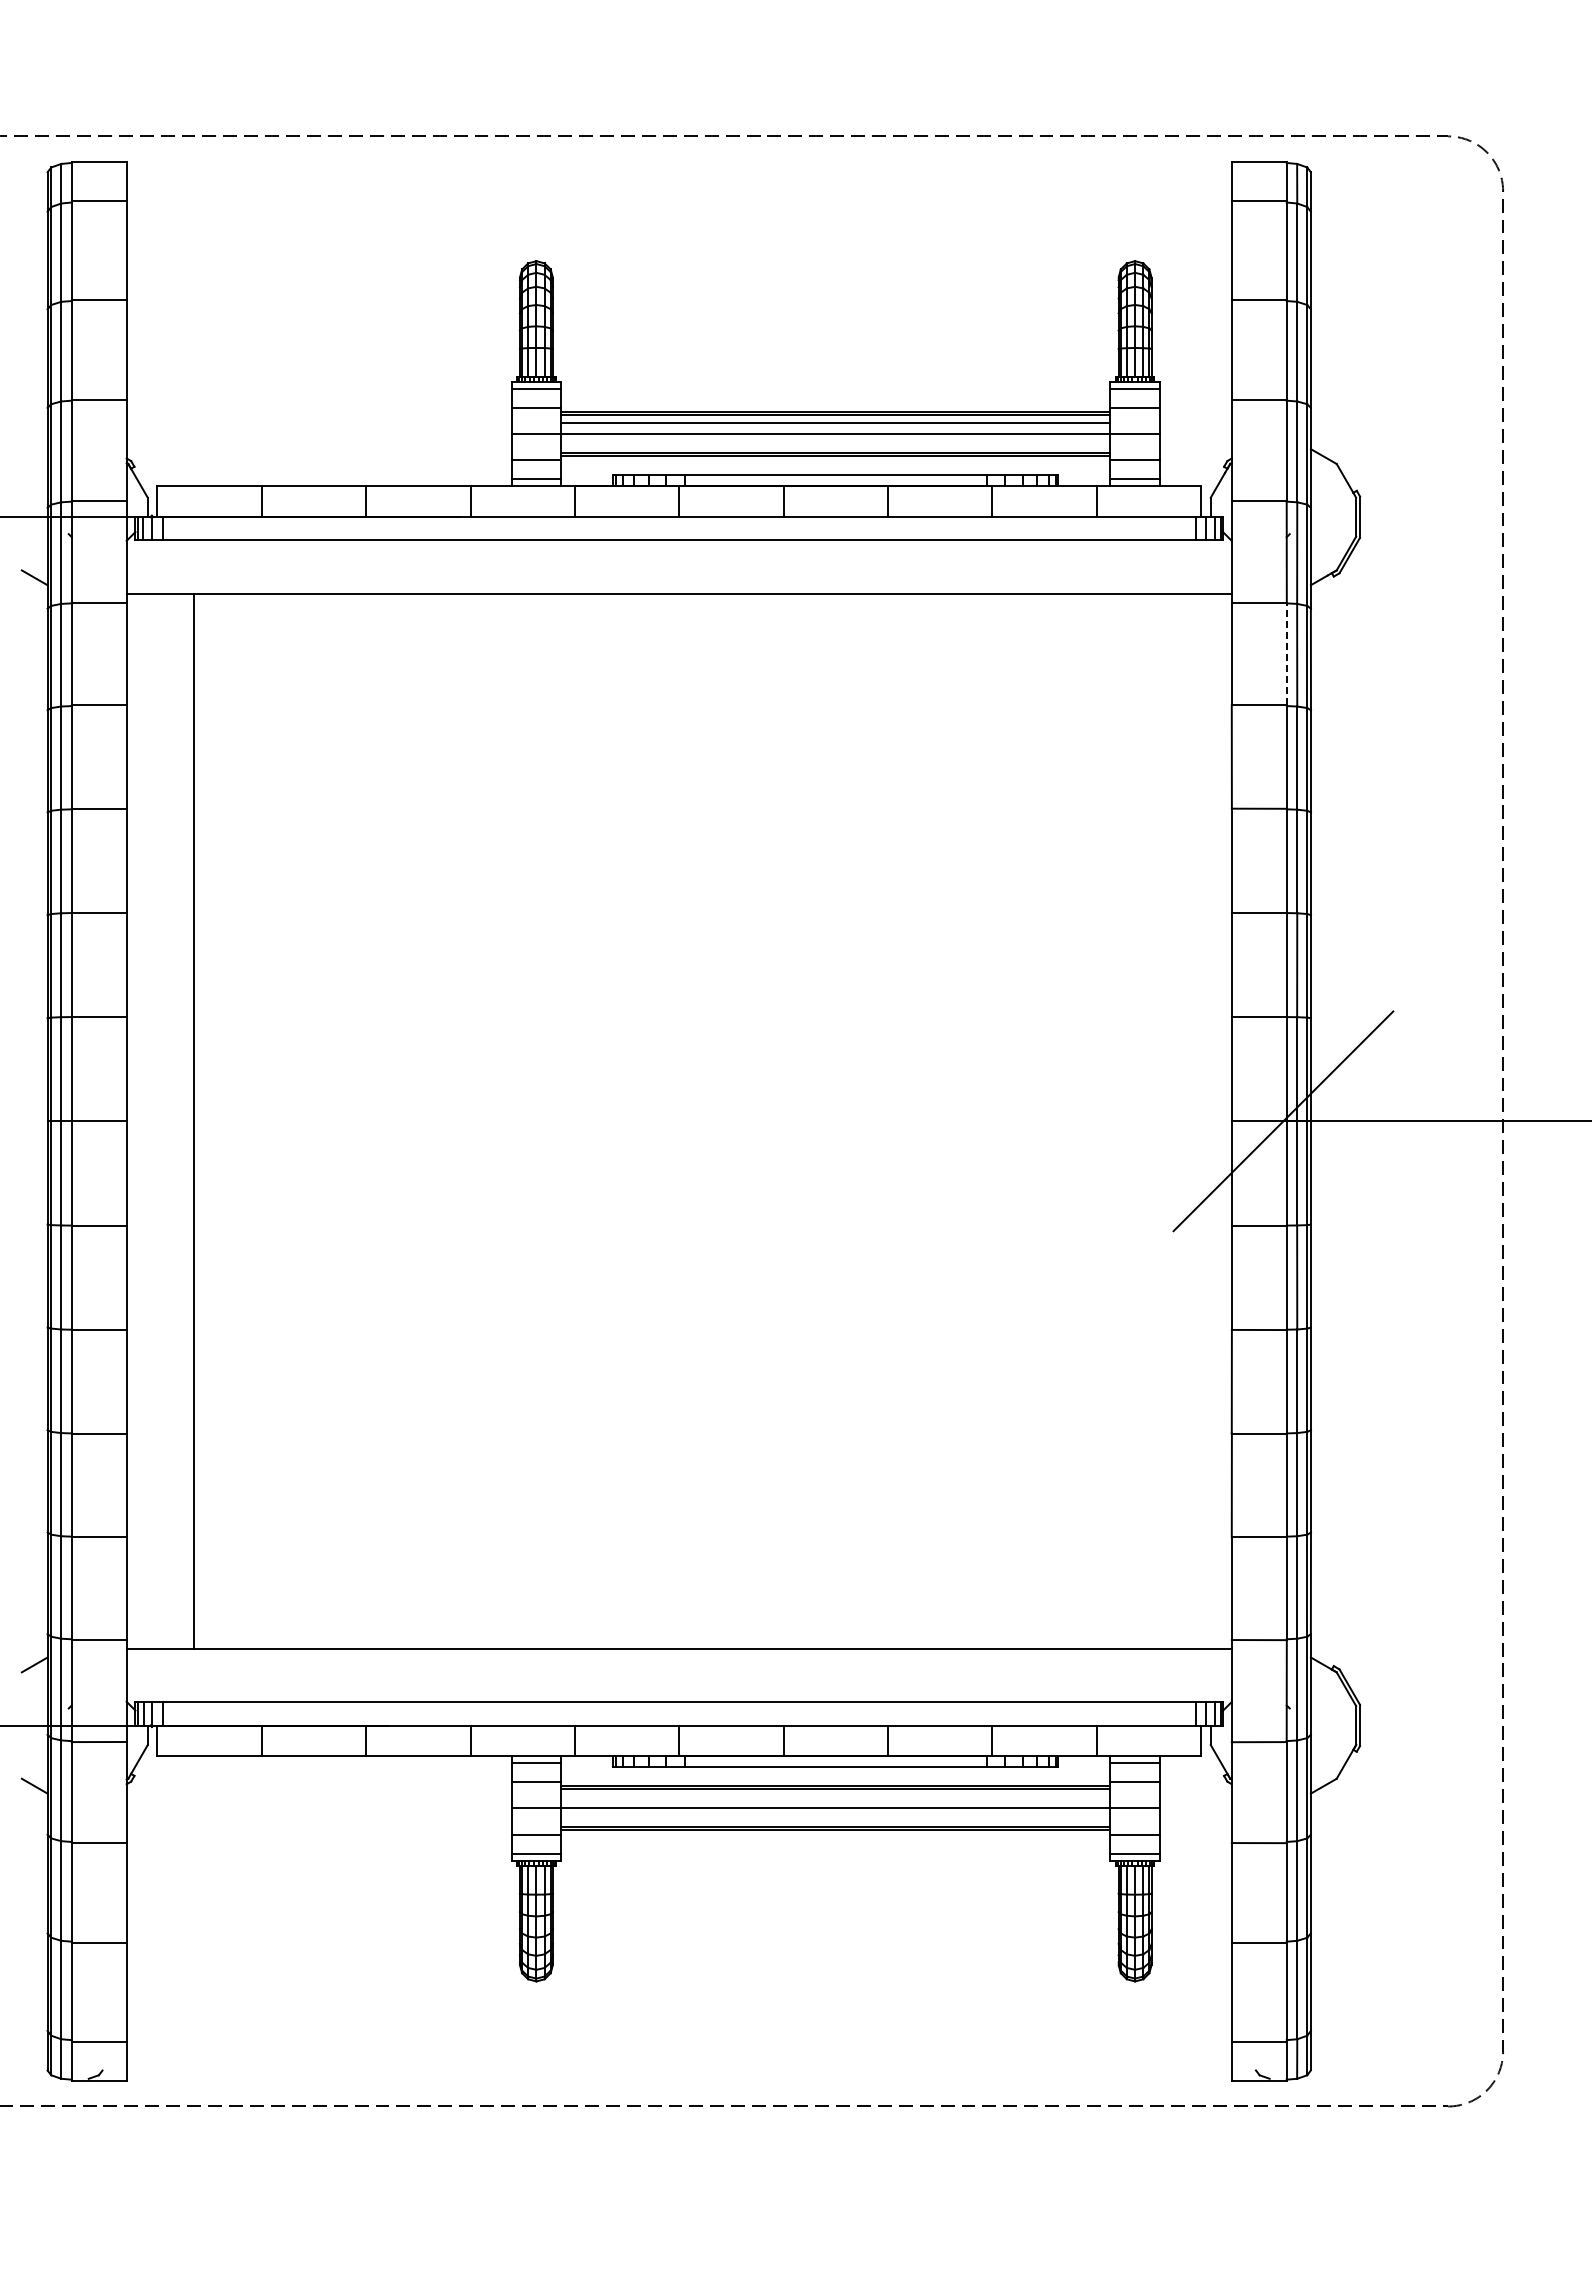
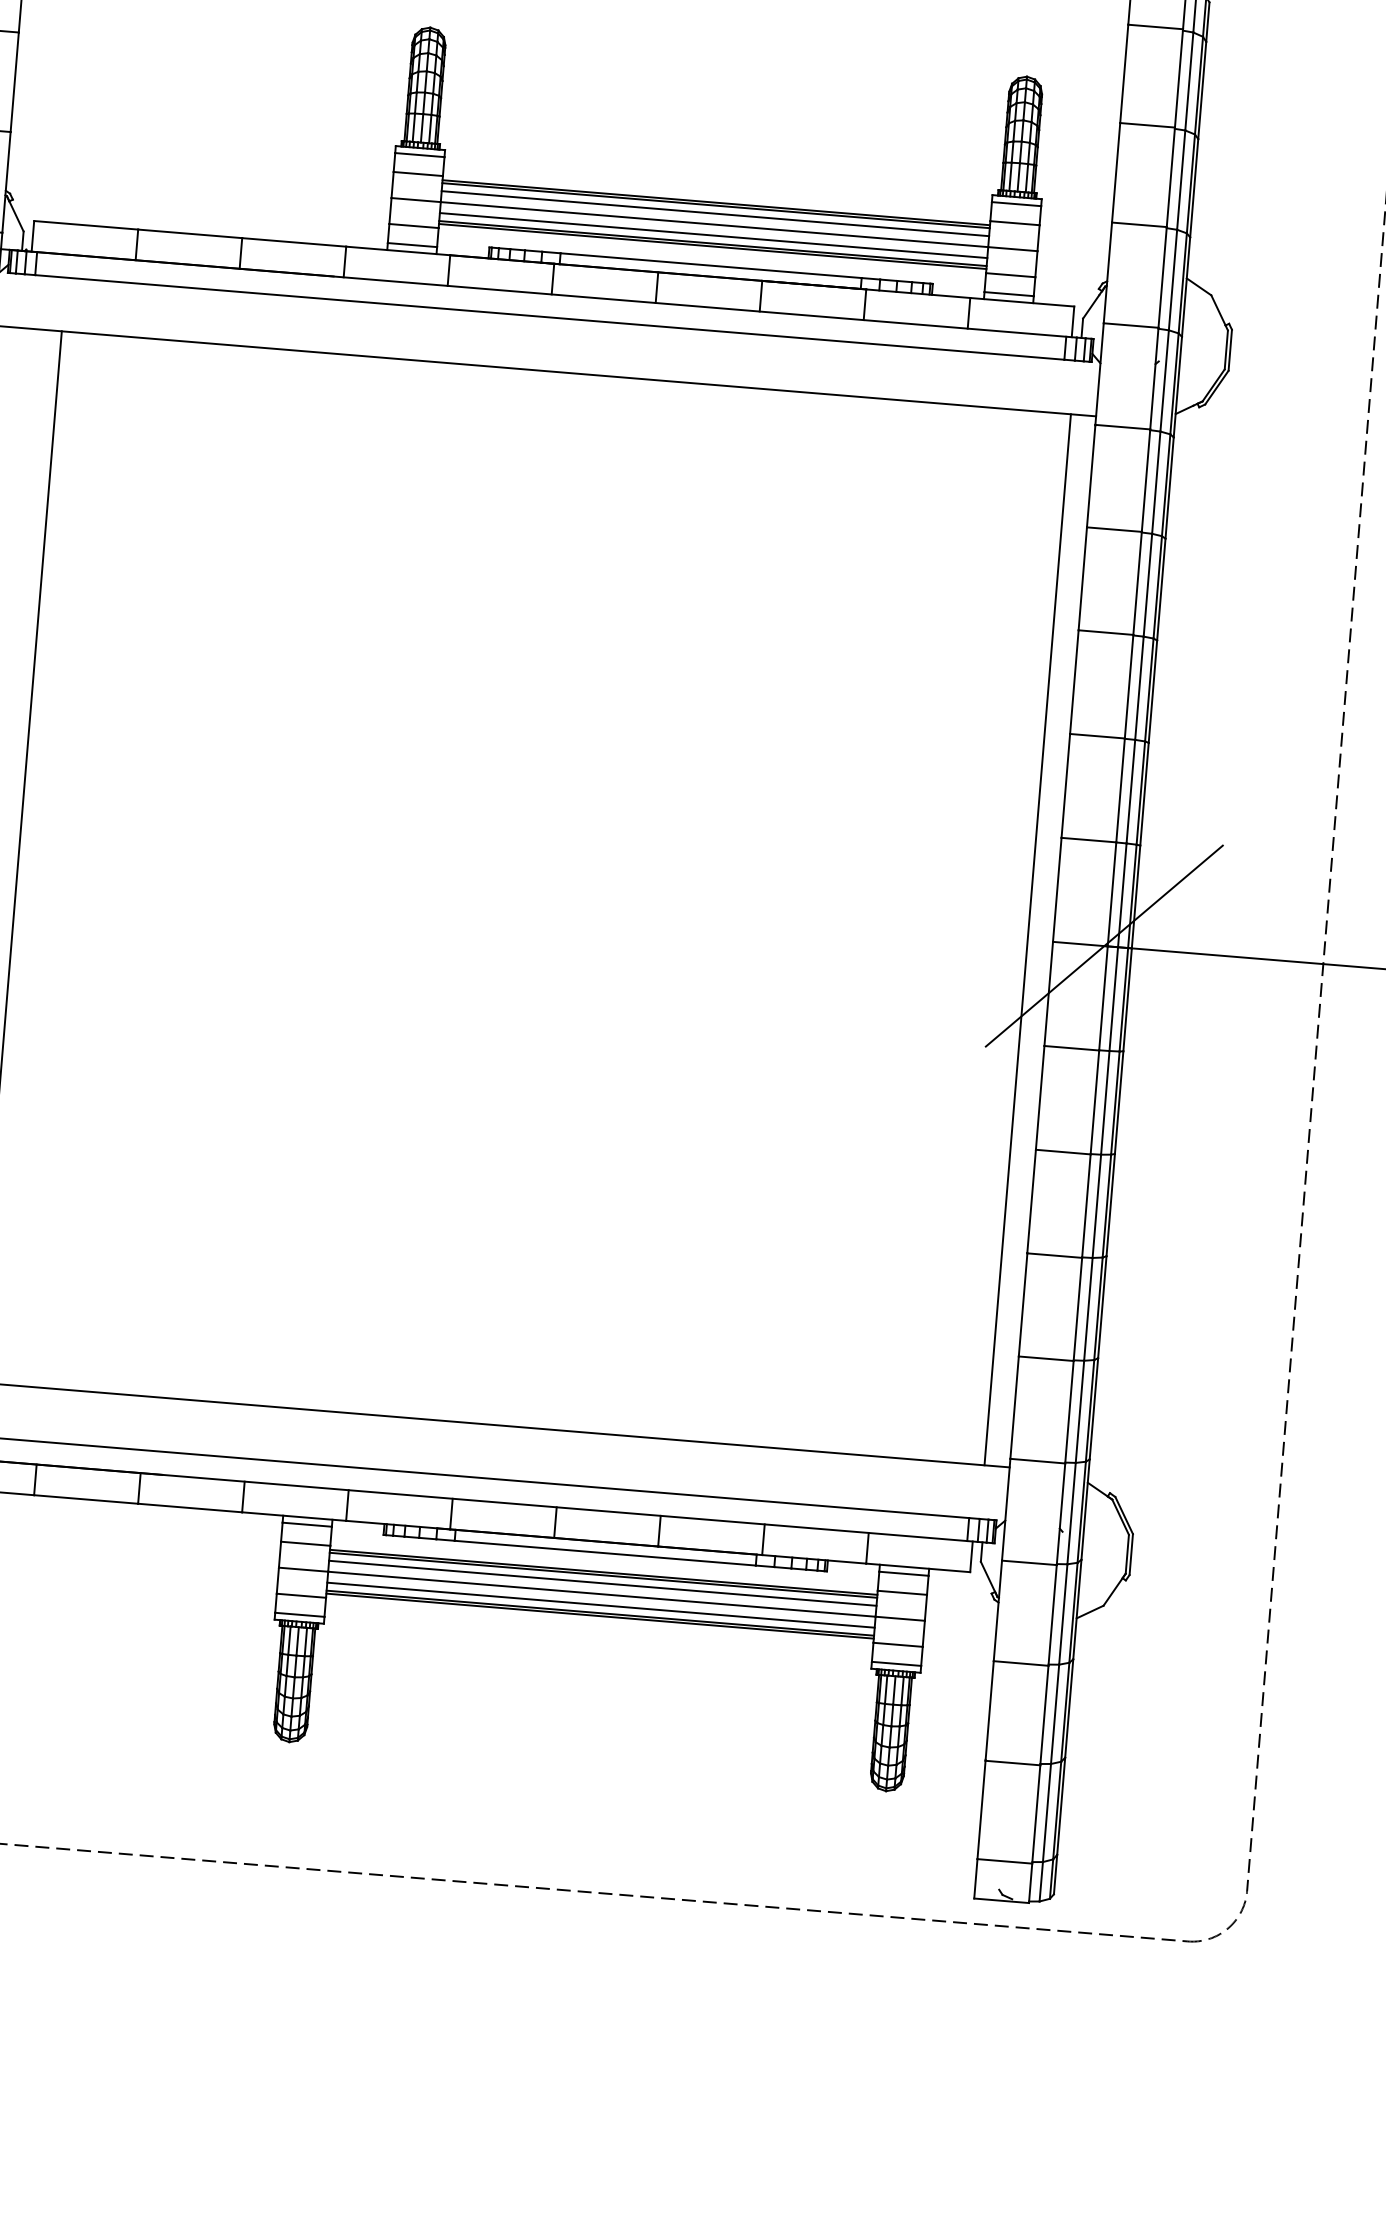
line: (835, 445) -> (713, 235), added
line: (1286, 653) -> (1145, 480), dashed -> solid
line: (1206, 1121) -> (1027, 939), added
line: (835, 1797) -> (602, 1583), added
line: (835, 1819) -> (600, 1605), added

